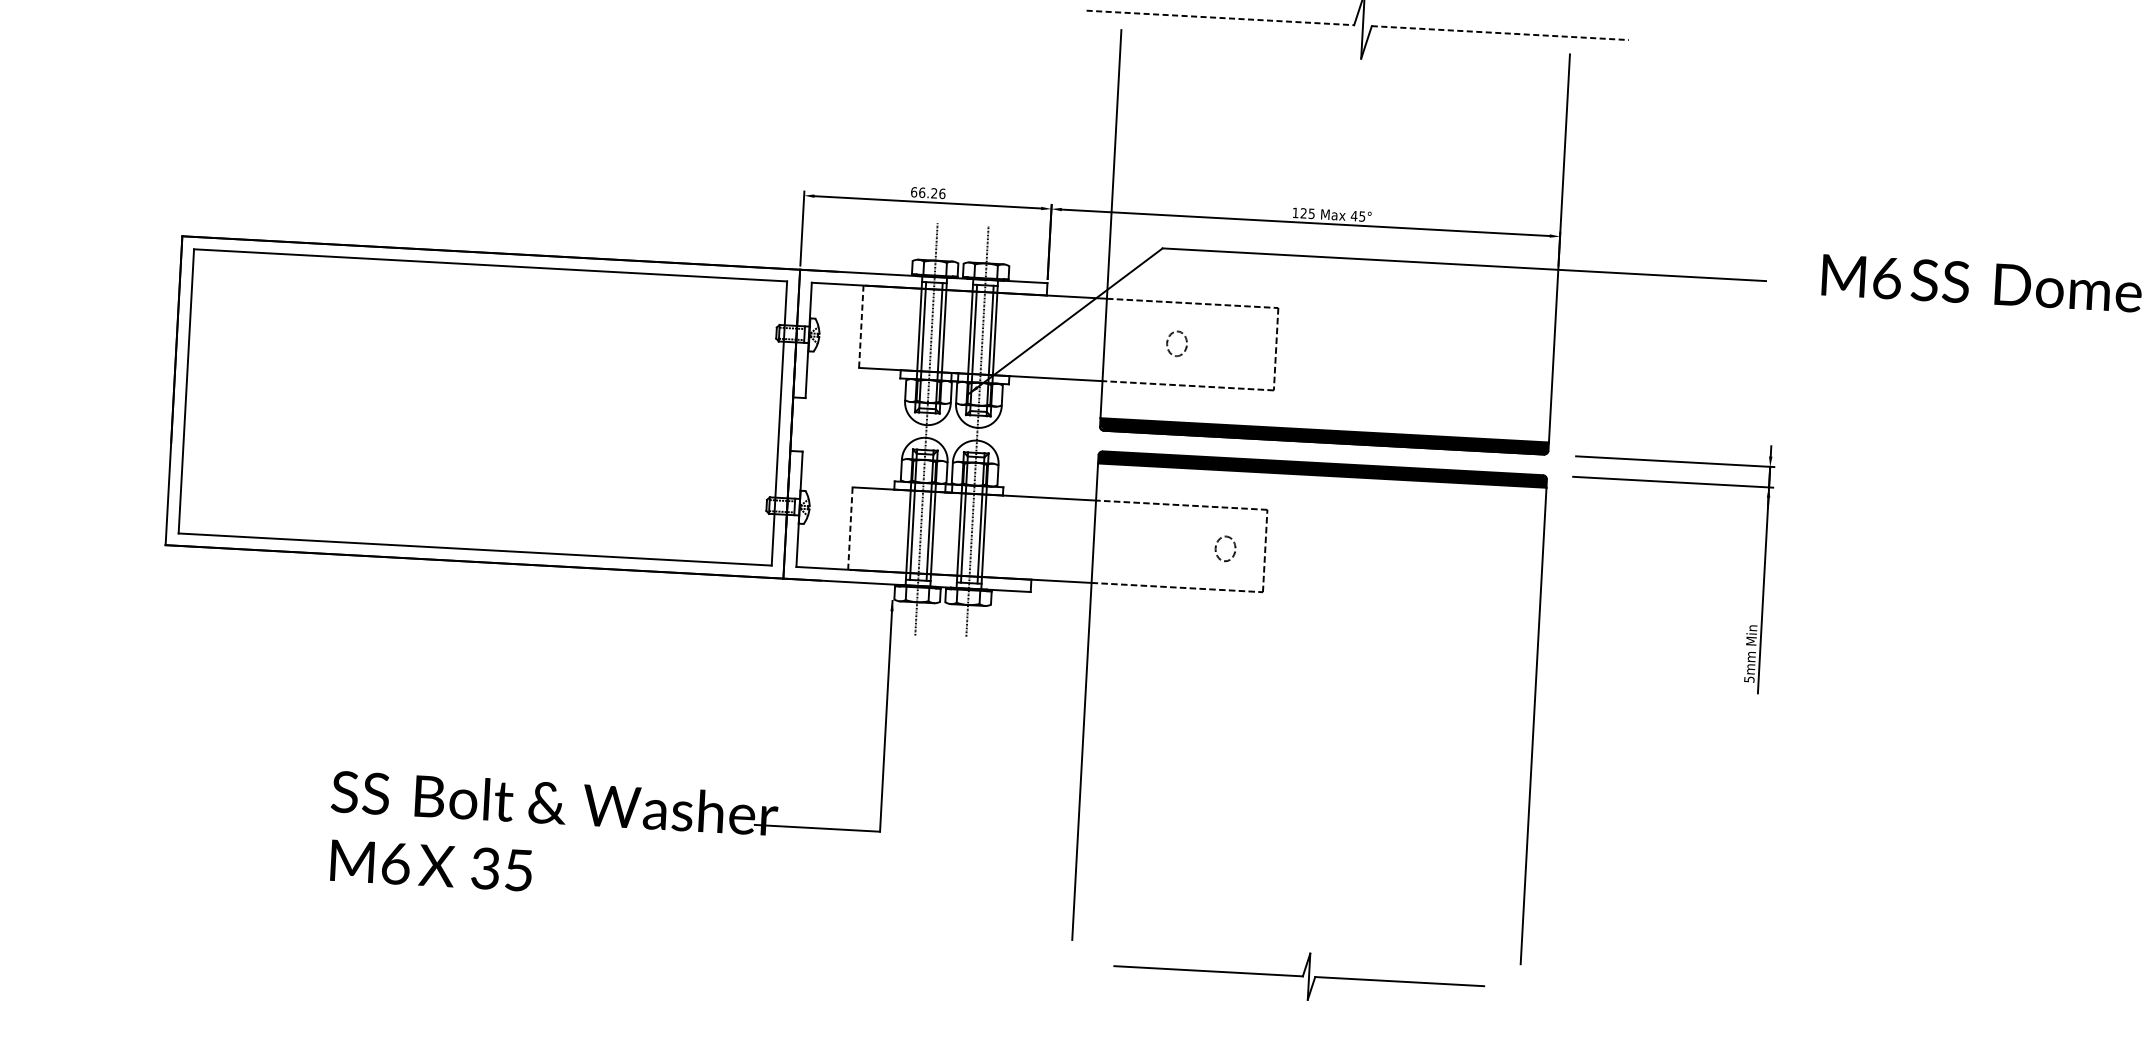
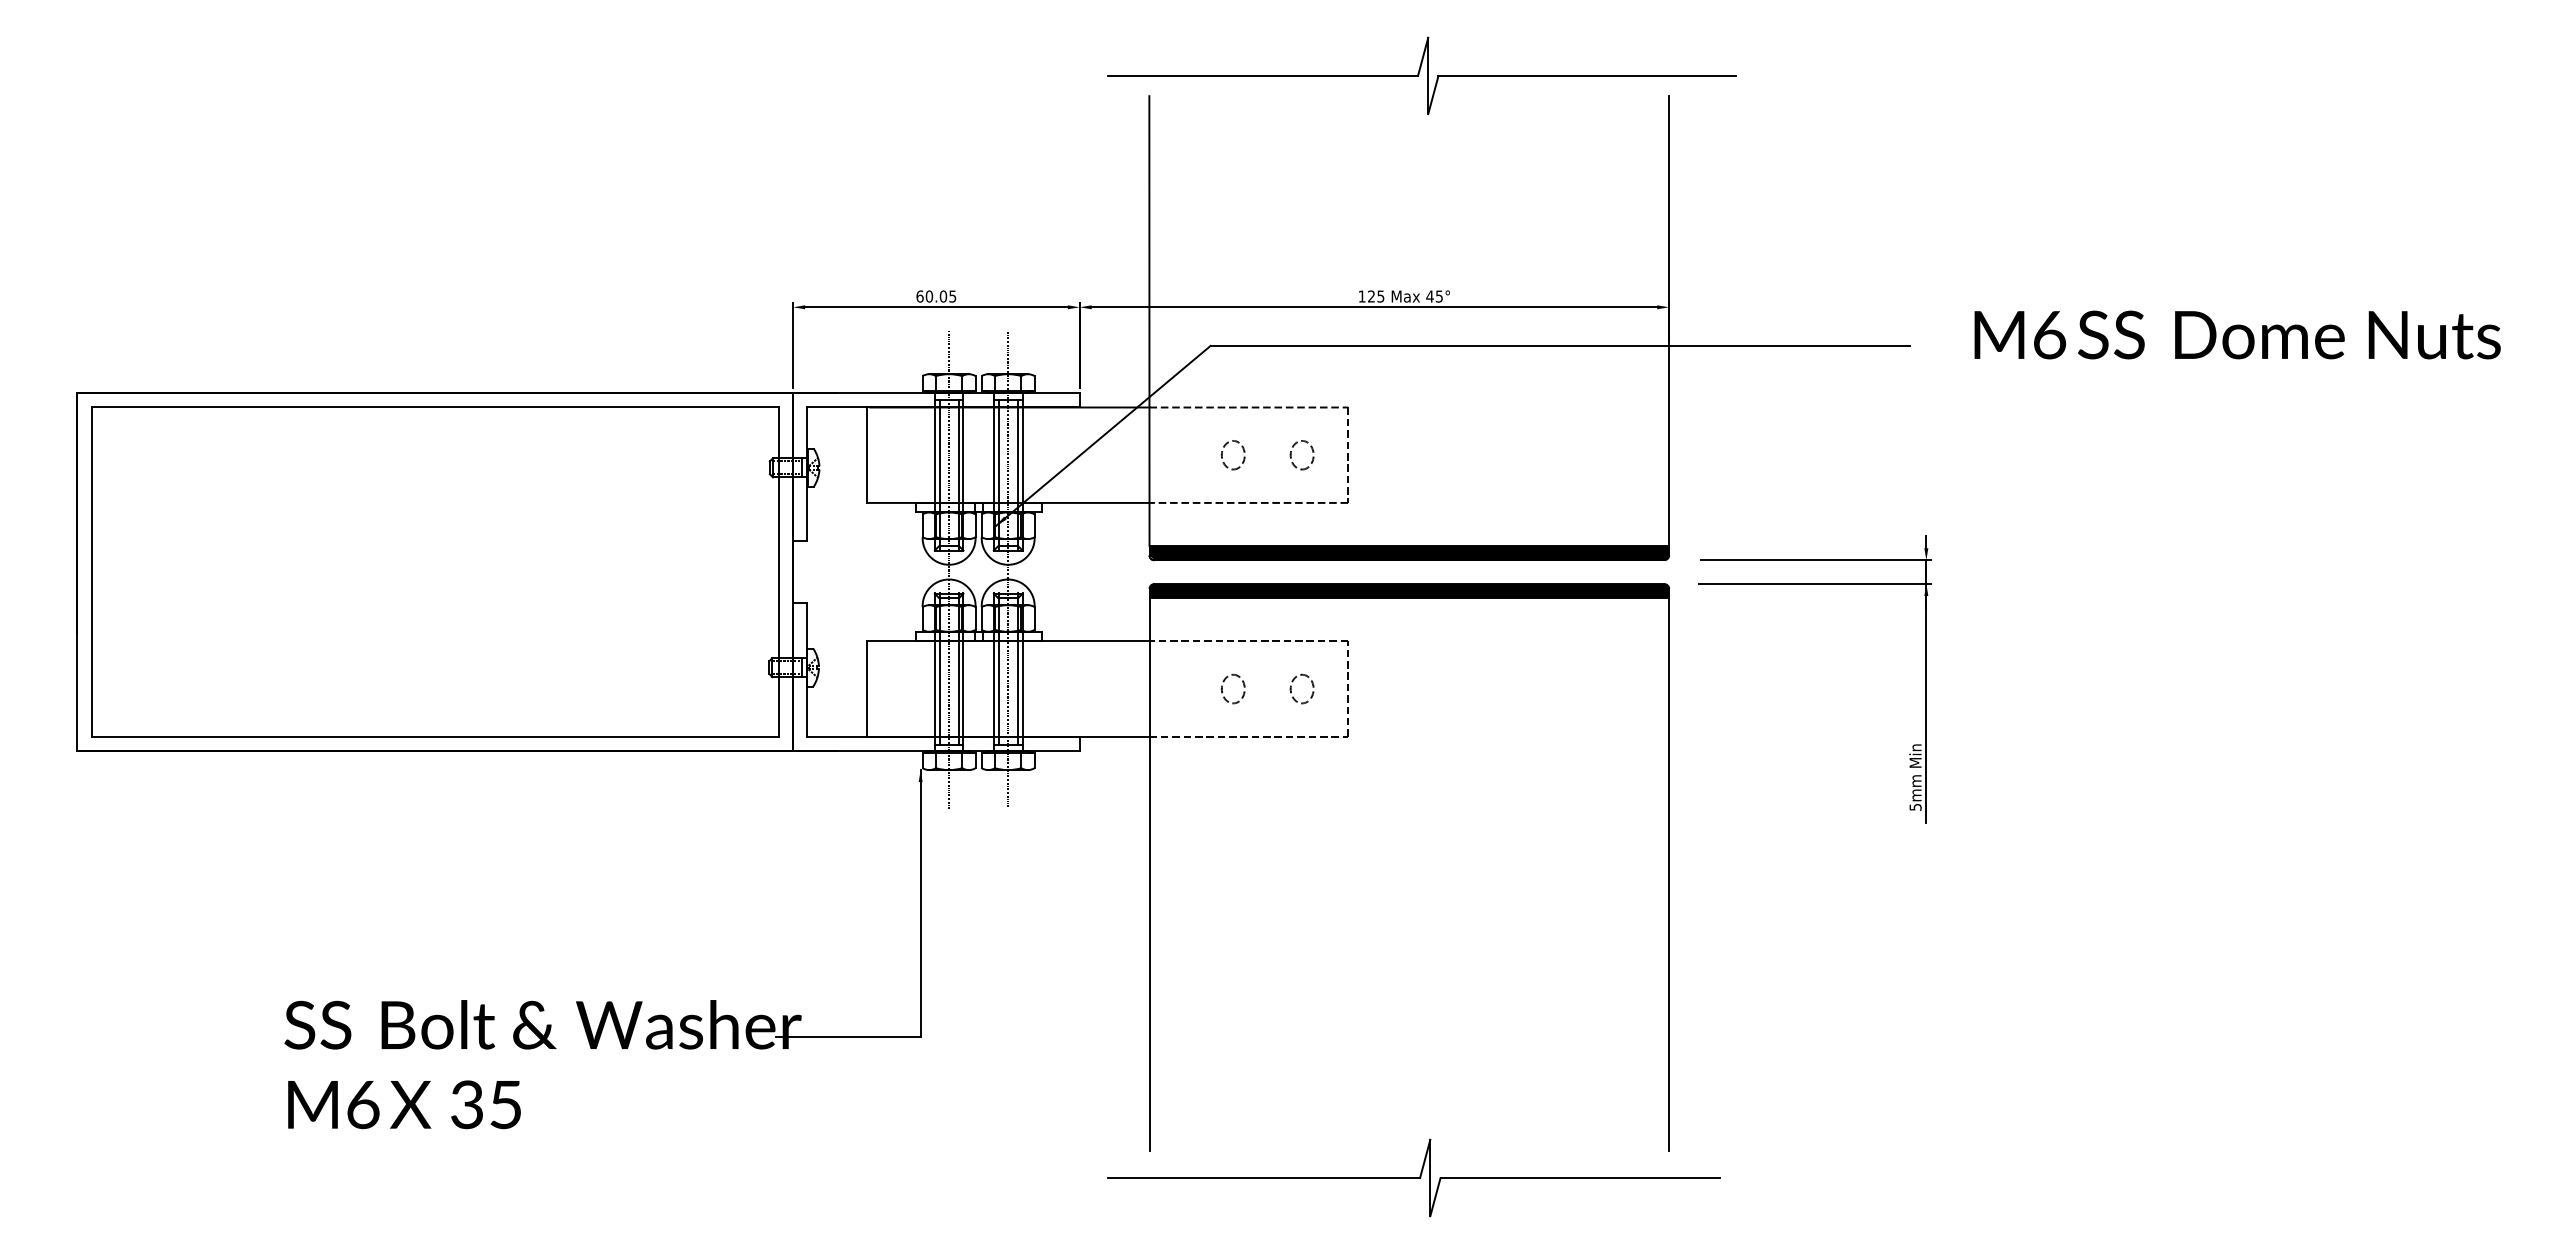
line: (1220, 17) -> (1263, 75), dashed -> solid
line: (1500, 32) -> (1587, 75), dashed -> solid
text: (932, 193) -> (941, 296), 66.26 -> 60.05
line: (861, 327) -> (867, 455), dashed -> solid
part: (1227, 346) -> (1291, 455), added
line: (850, 528) -> (867, 689), dashed -> solid
part: (1174, 544) -> (1243, 687), added
part: (1298, 976) -> (1413, 1178), size x1.43

